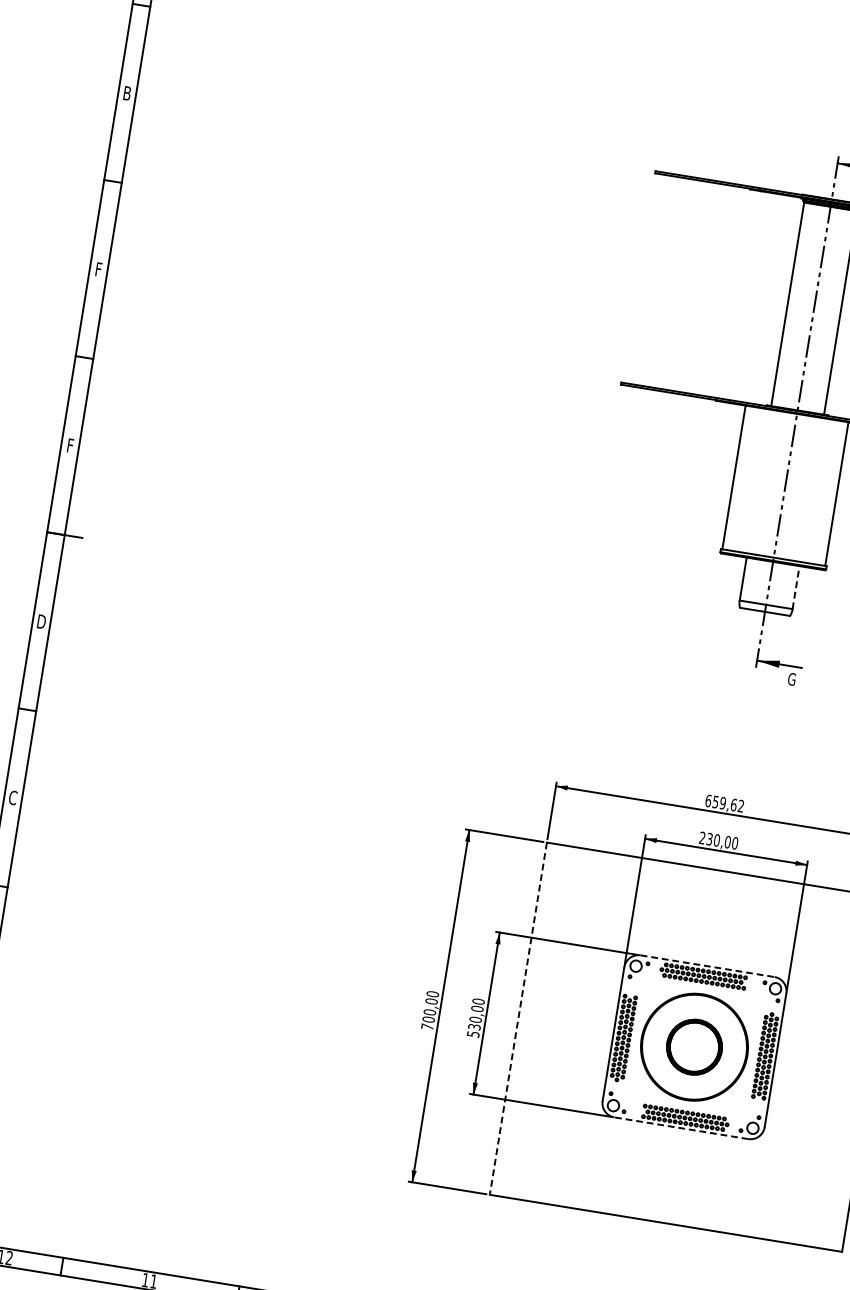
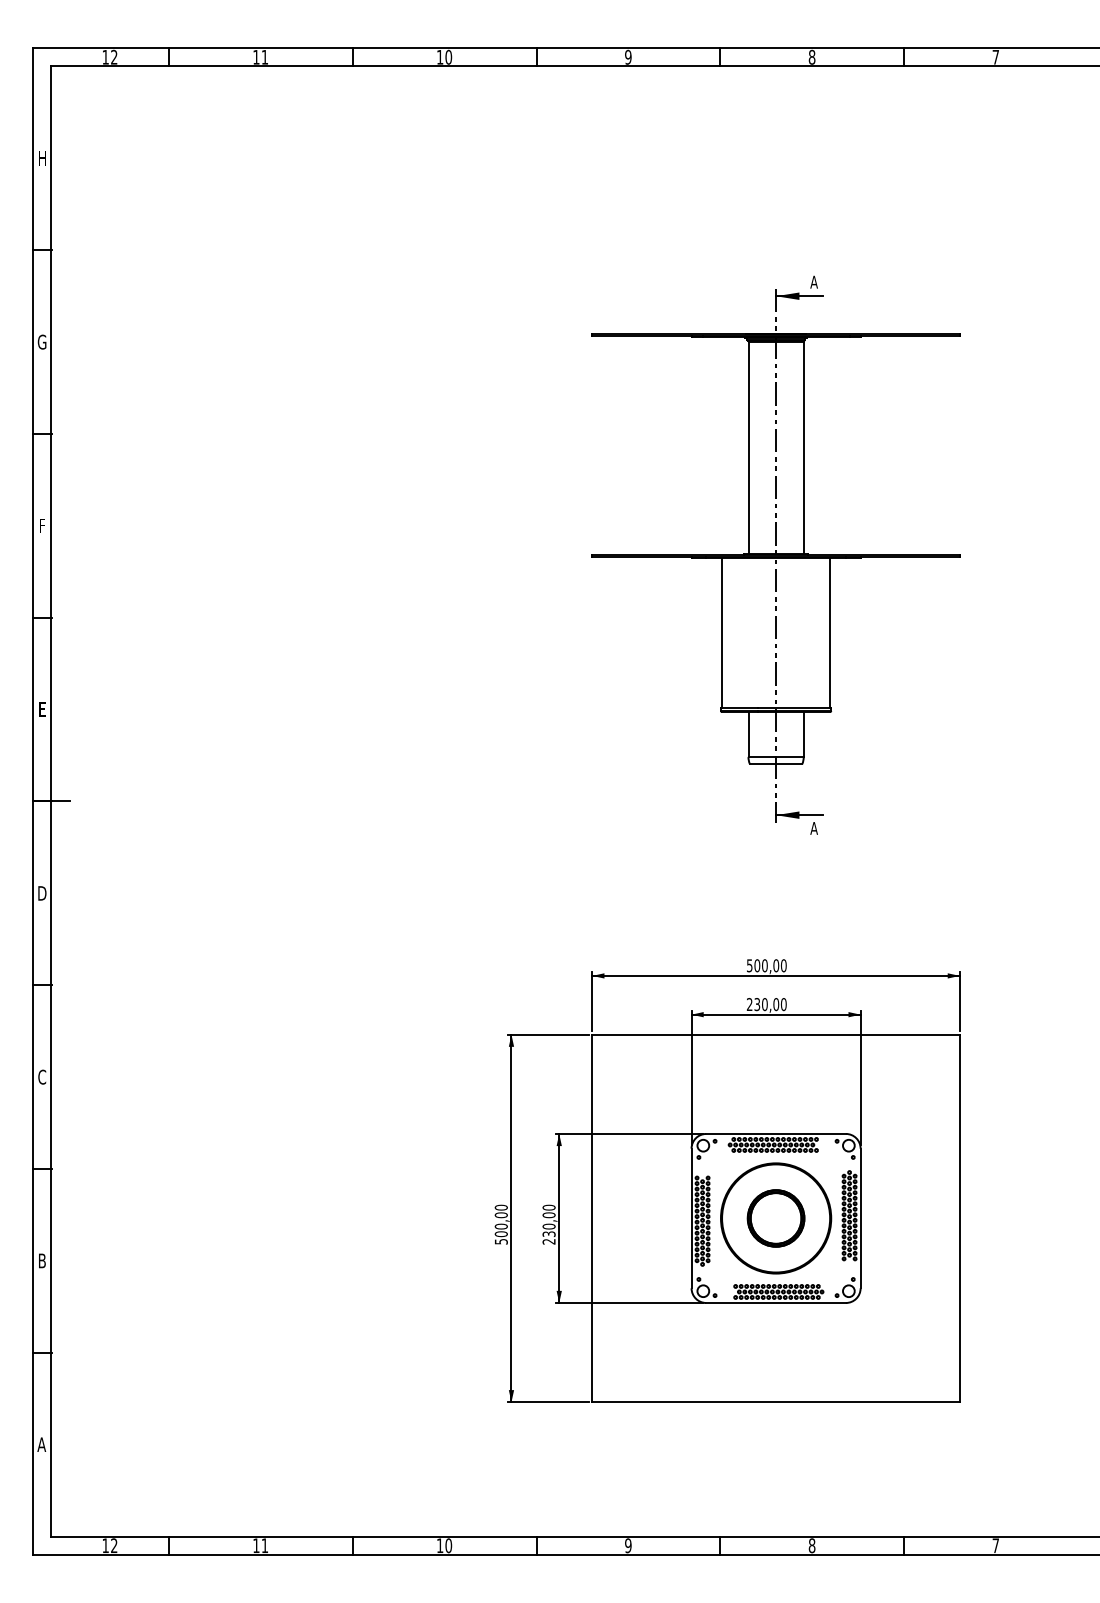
text: (126, 92) -> (41, 341), B -> G
text: (70, 445) -> (42, 709), F -> E
line: (796, 586) -> (803, 733), dashed -> solid
text: (792, 678) -> (814, 827), G -> A
text: (724, 803) -> (766, 965), 659,62 -> 500,00
line: (708, 965) -> (776, 1133), dashed -> solid
line: (518, 1018) -> (592, 1218), dashed -> solid
text: (427, 1026) -> (501, 1241), 700,00 -> 500,00
text: (472, 1033) -> (548, 1241), 530,00 -> 230,00
line: (681, 1128) -> (776, 1303), dashed -> solid

